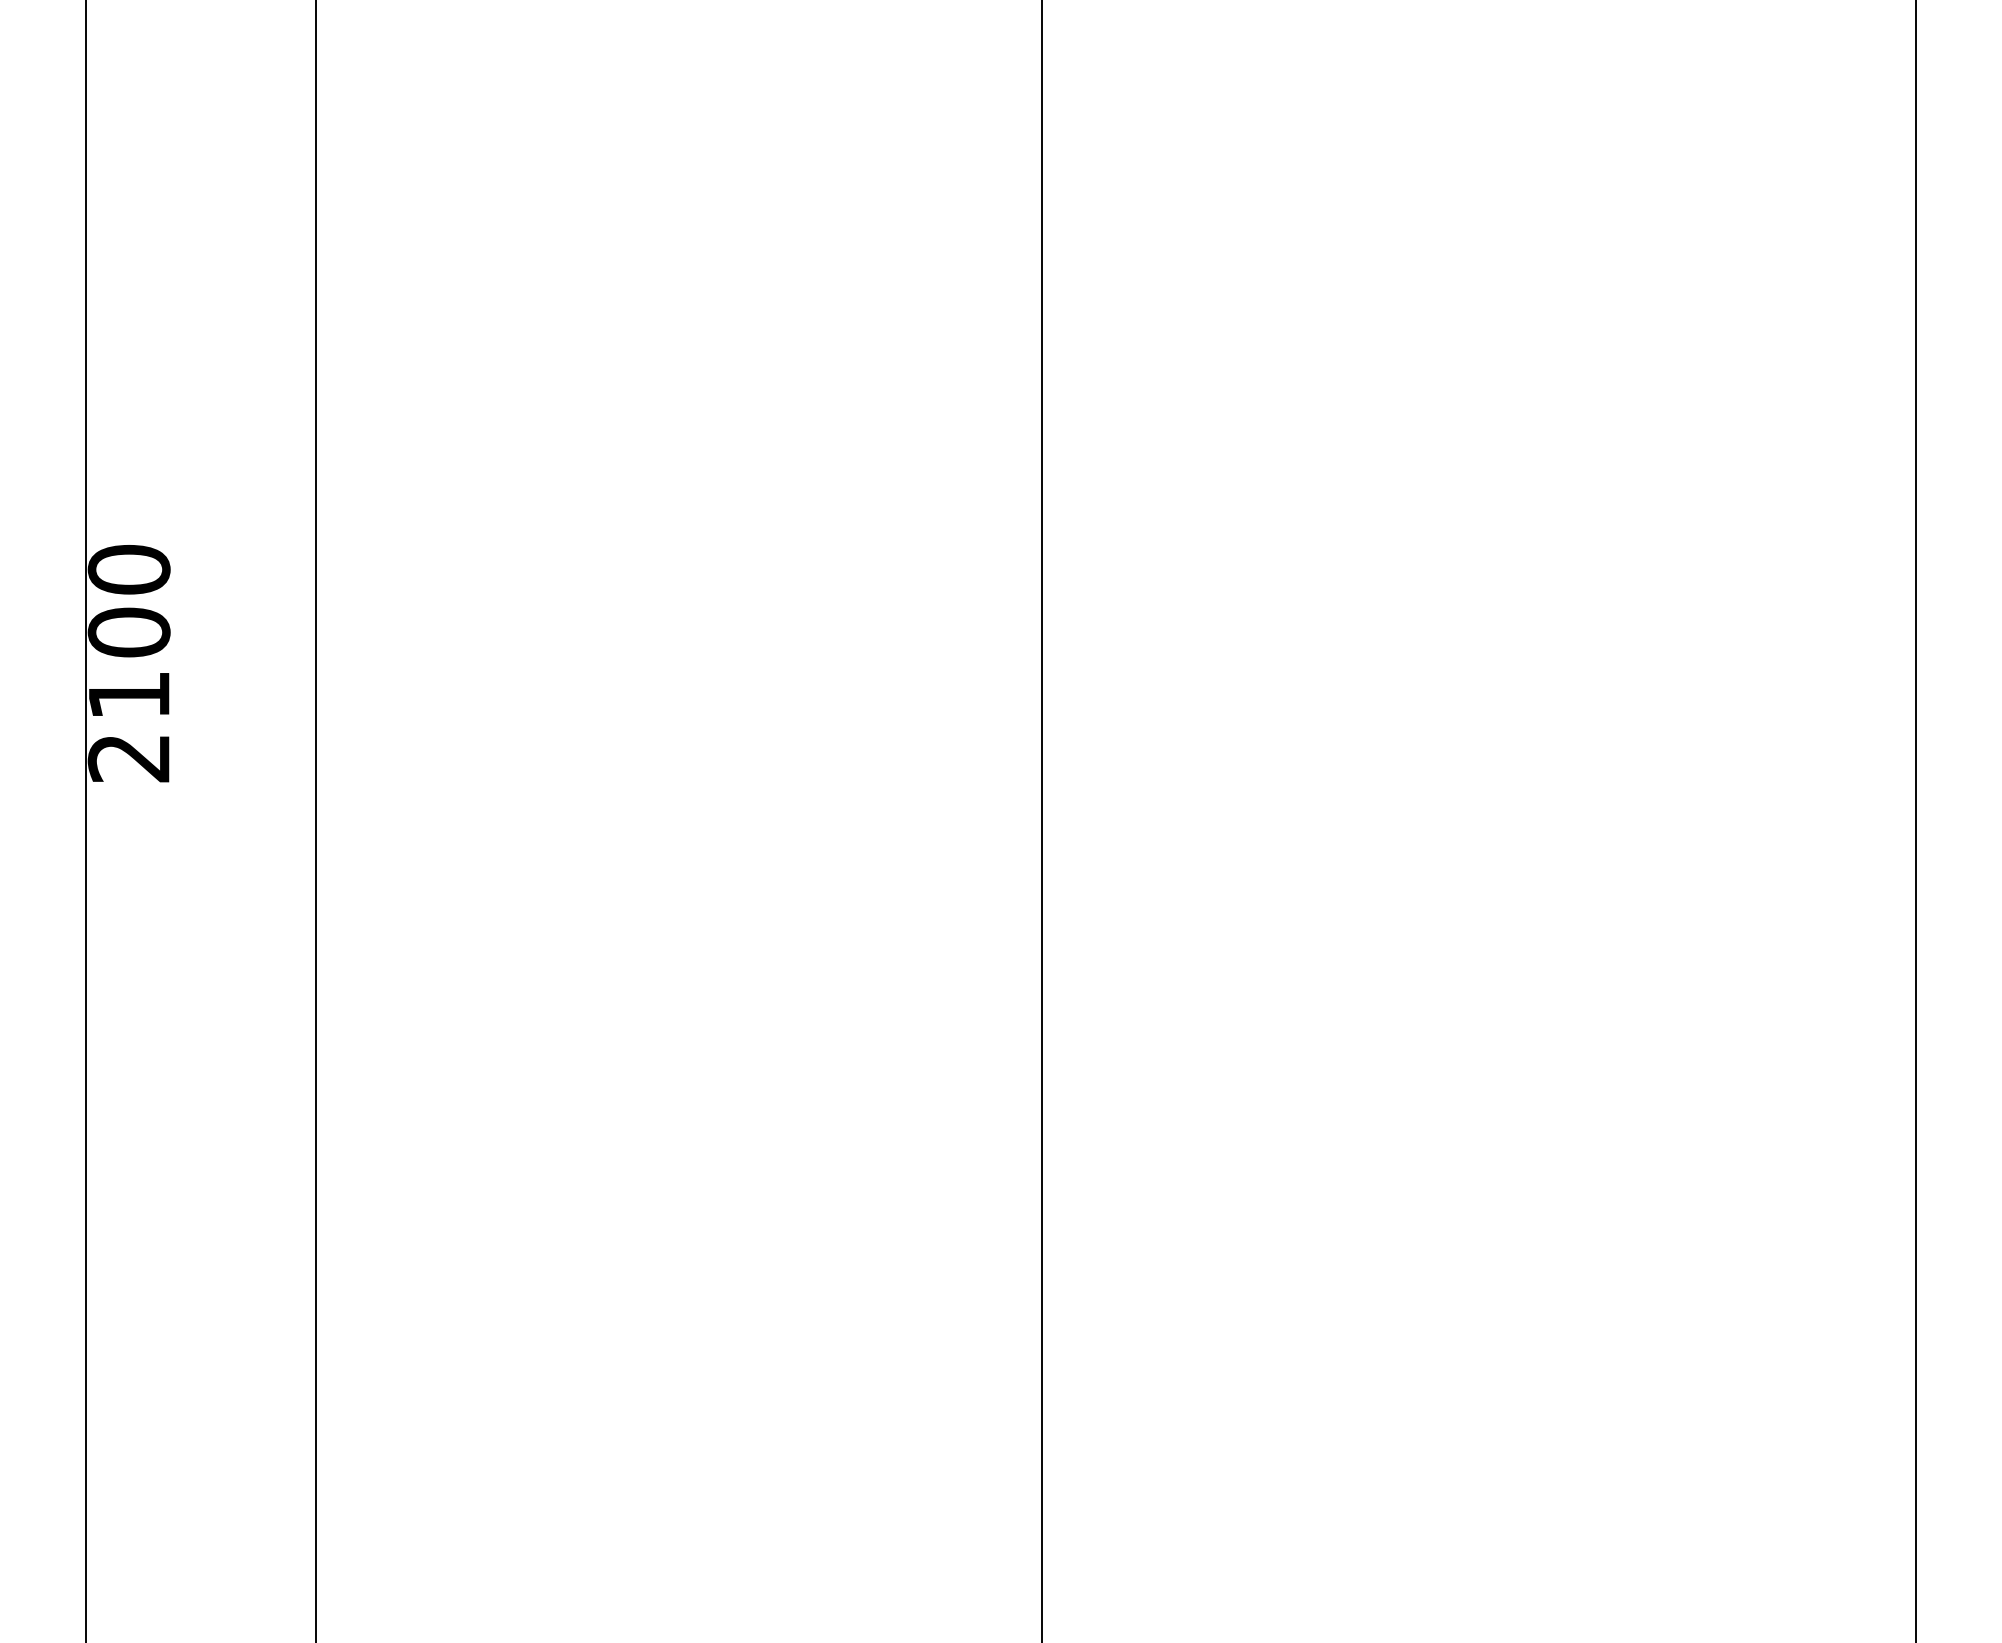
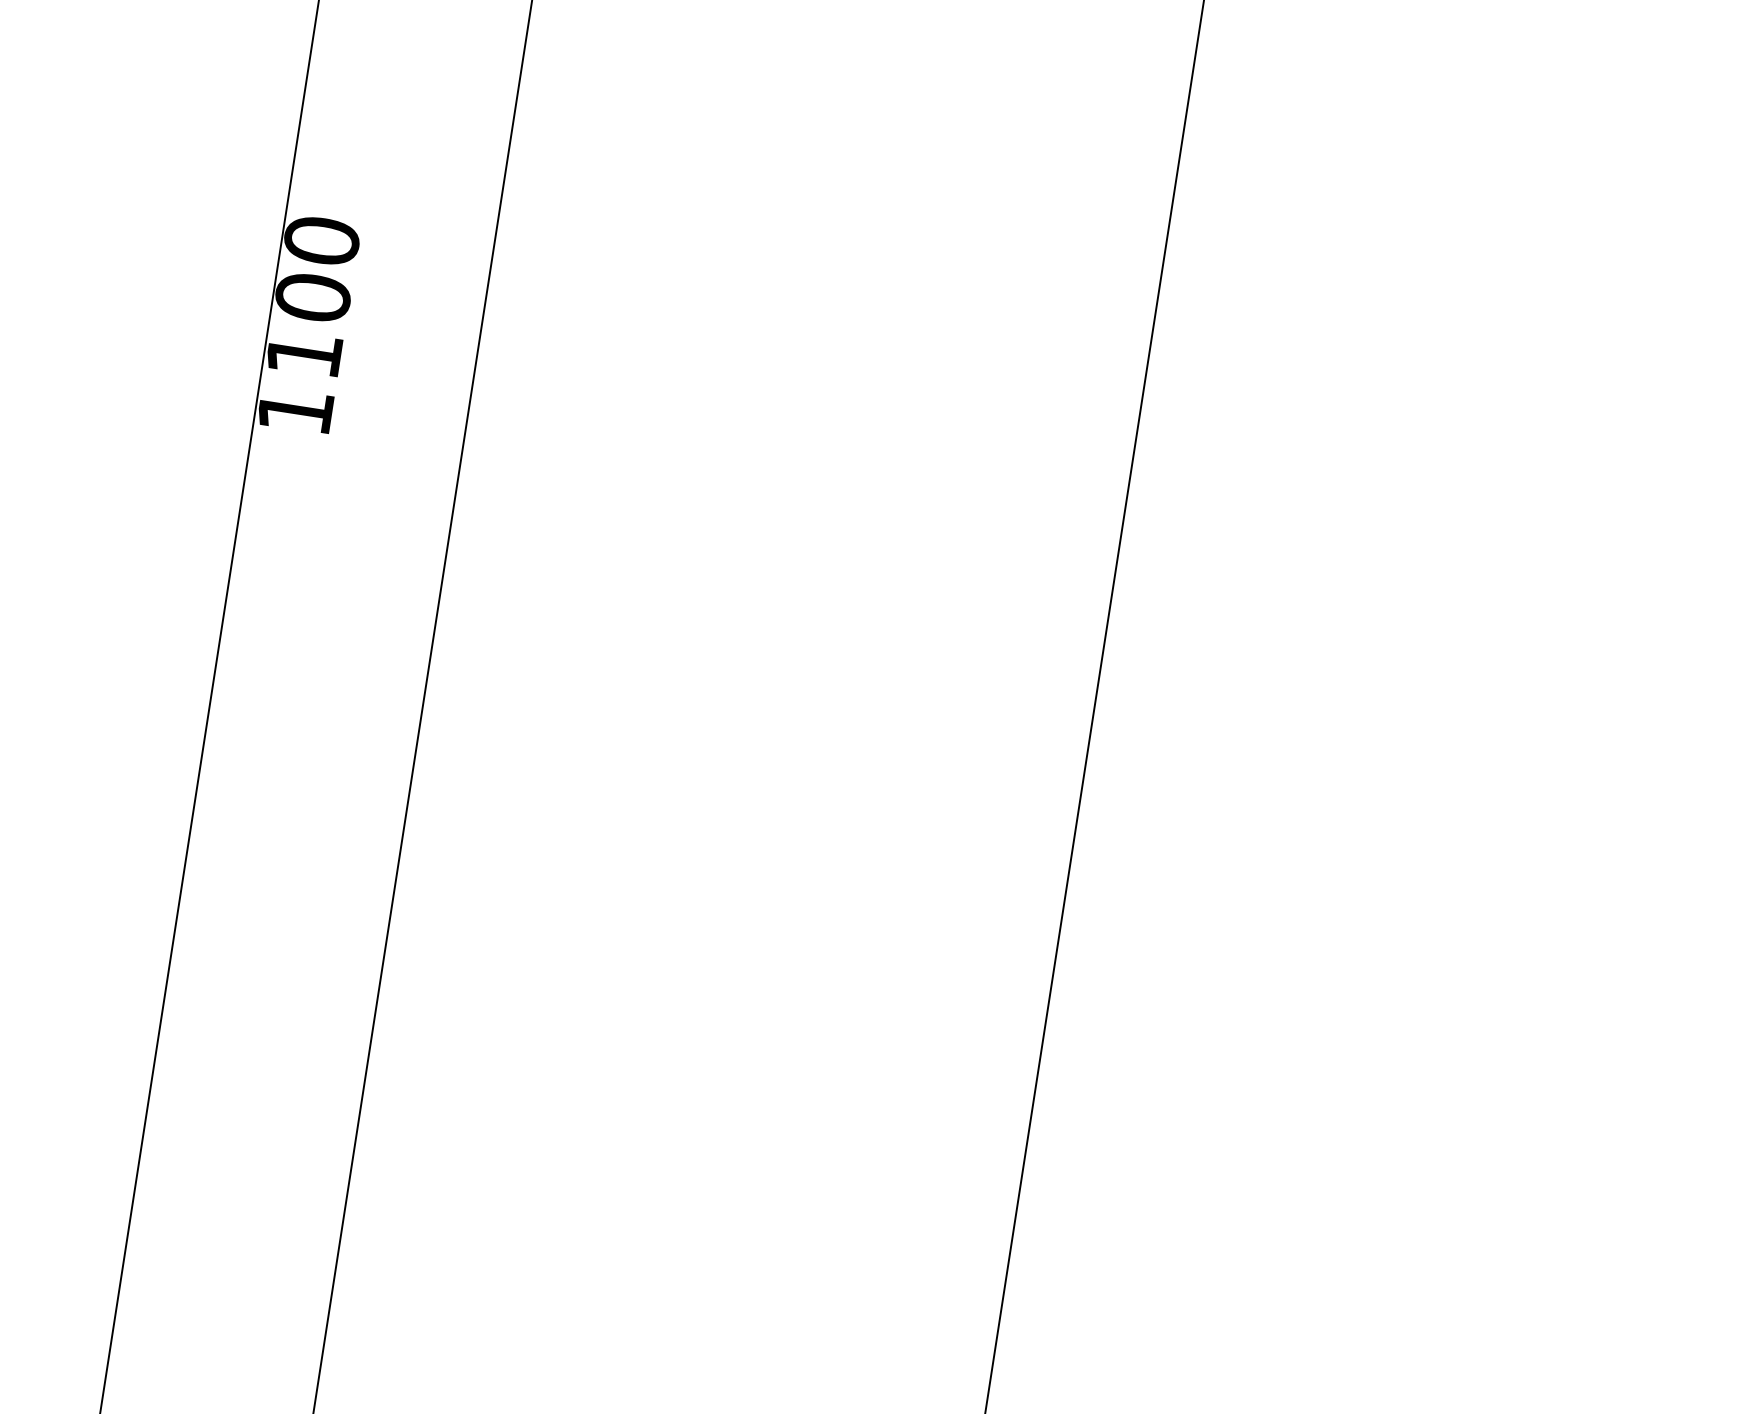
text: (128, 758) -> (294, 411), 2100 -> 1100

